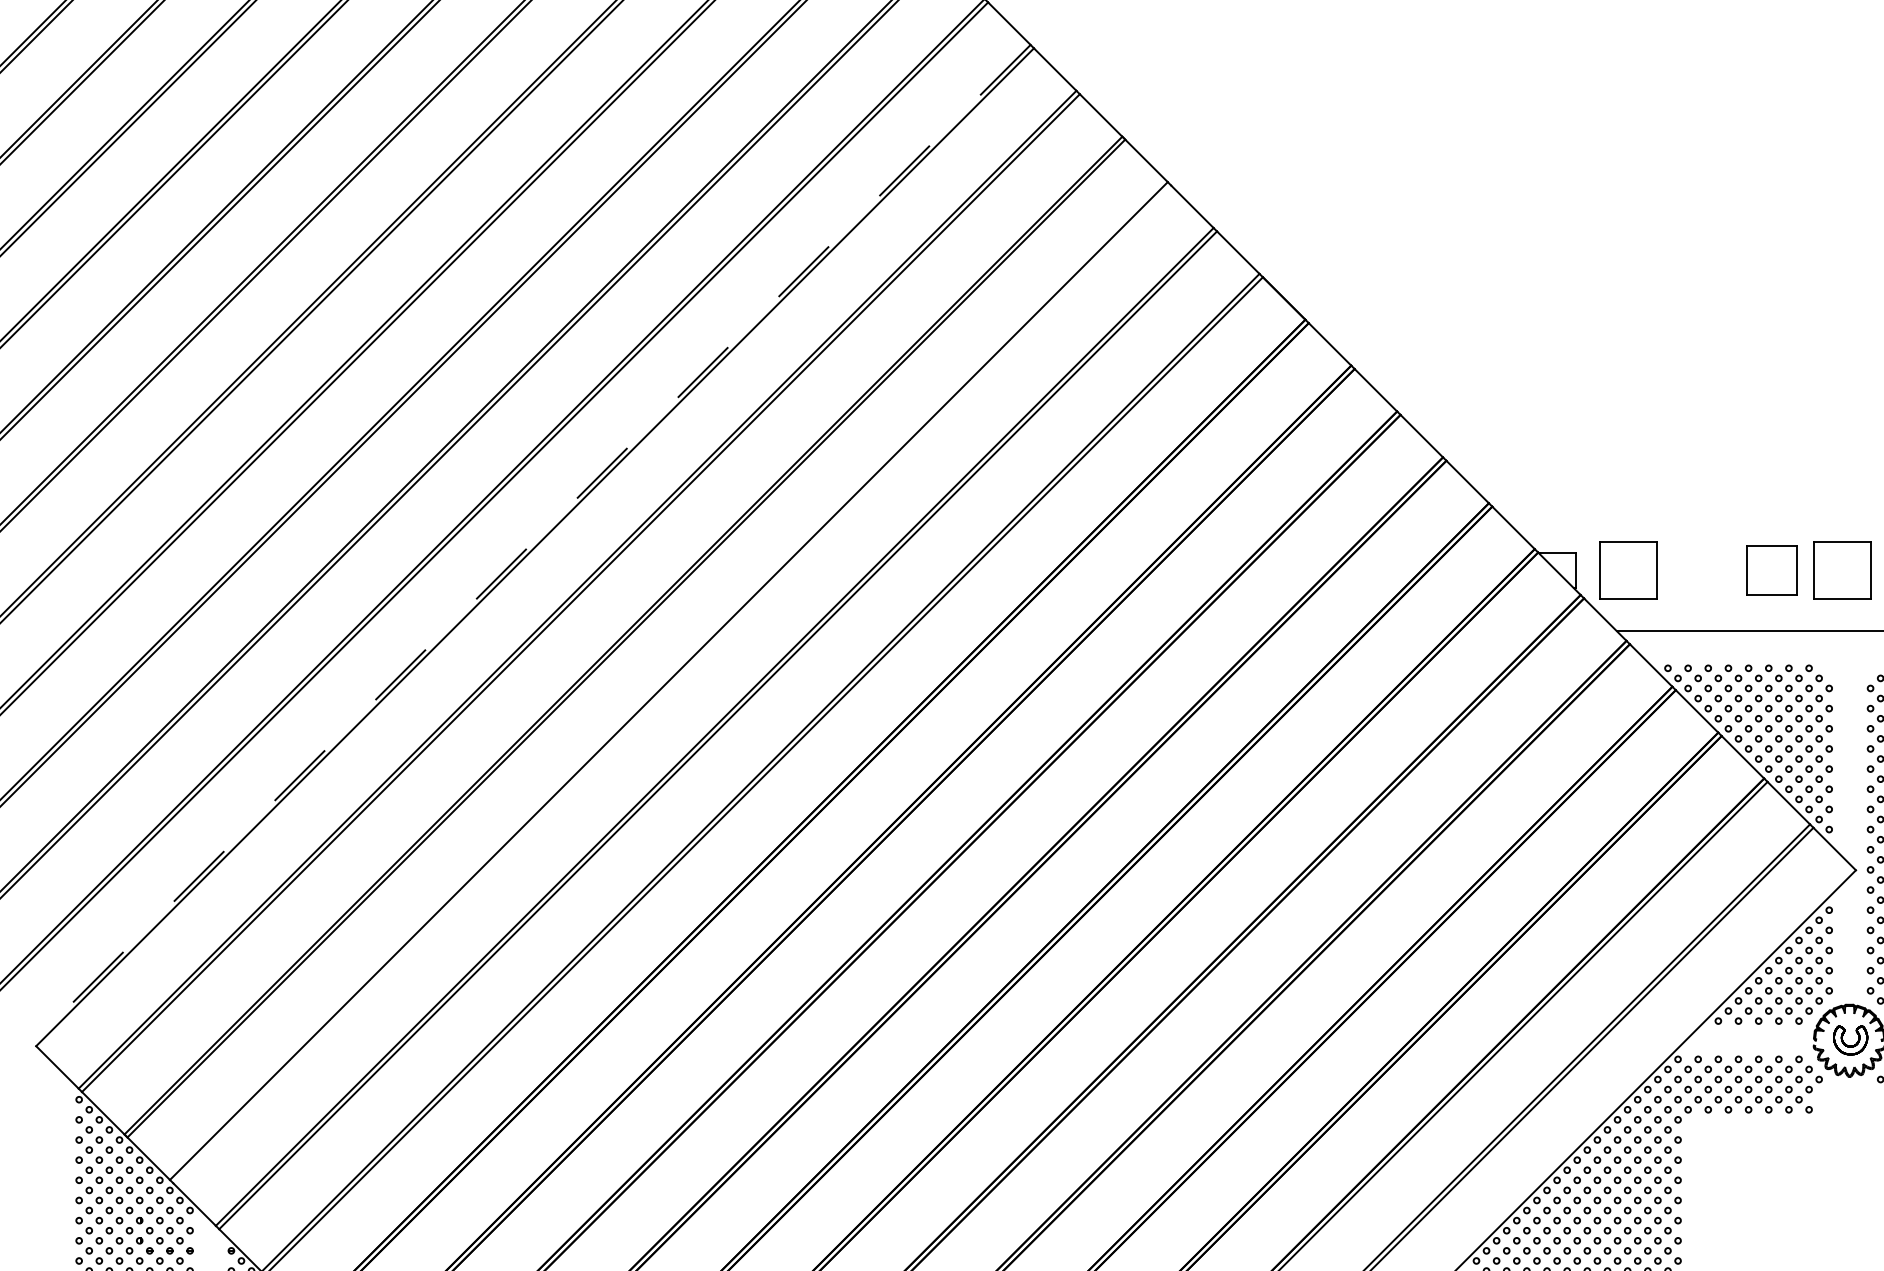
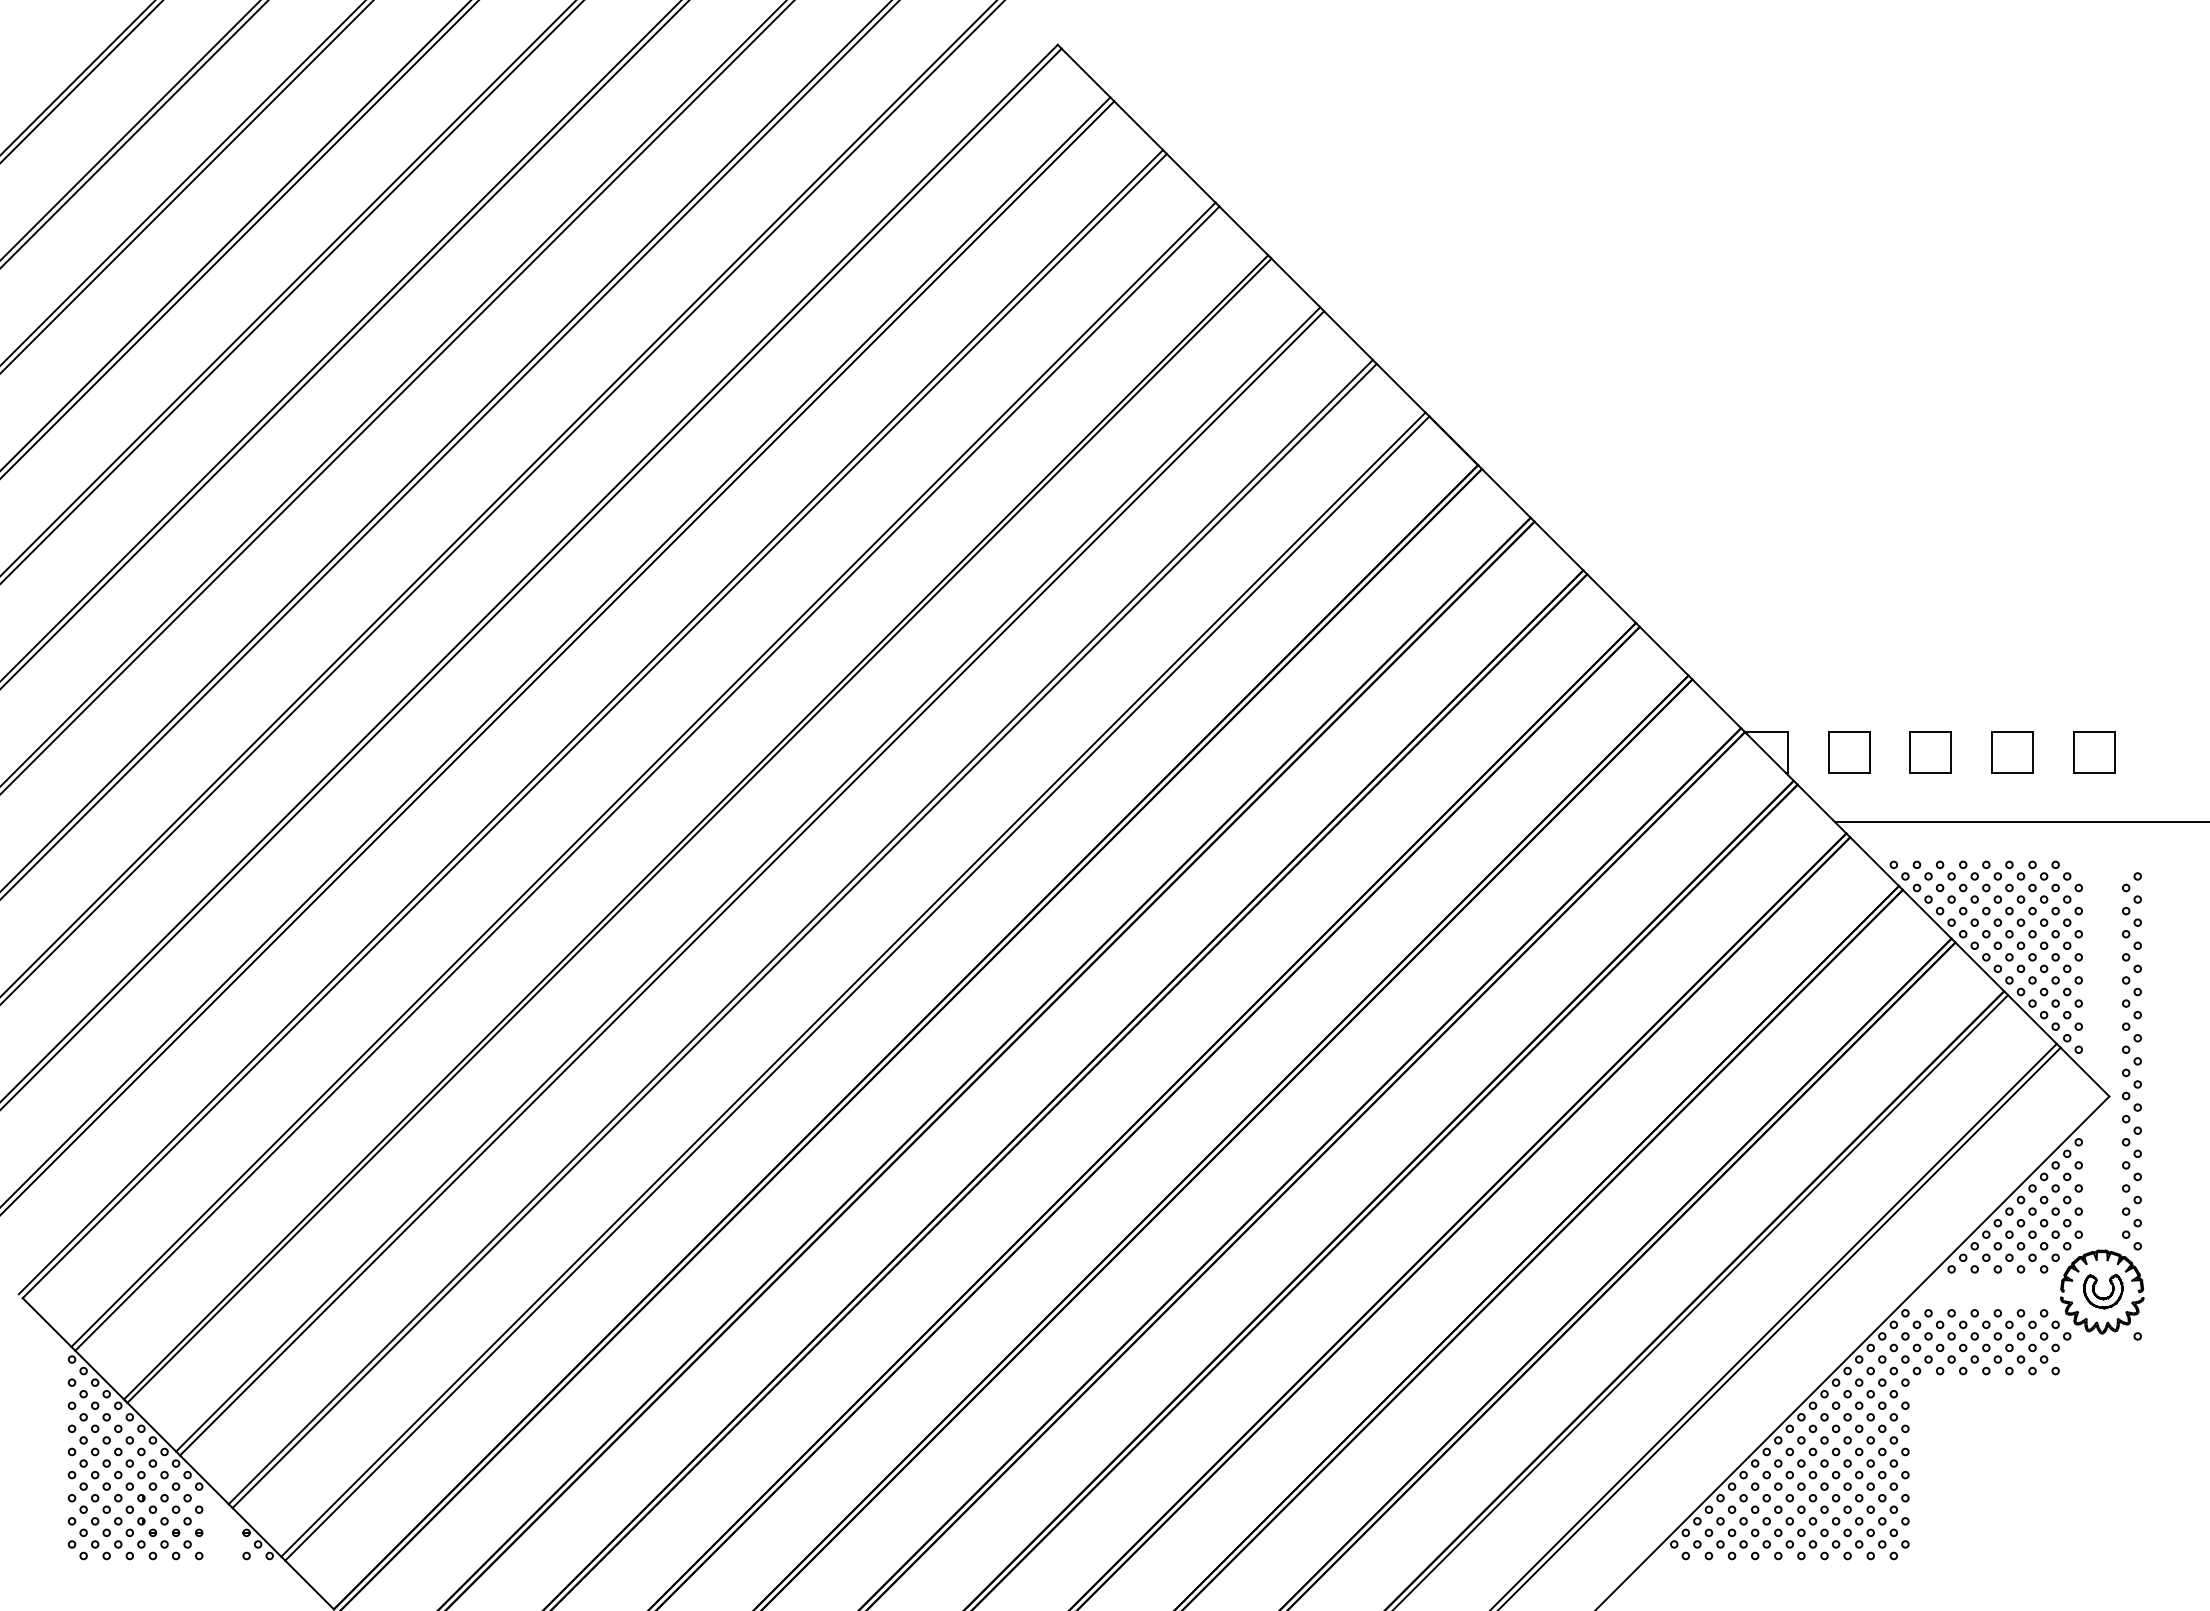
line: (531, 544) -> (590, 722), dashed -> solid
part: (1629, 570) -> (1849, 752), size x0.62
part: (1699, 570) -> (1930, 752), added
part: (1771, 570) -> (2012, 752), size x0.71
part: (1842, 570) -> (2094, 752), size x0.62
line: (672, 684) -> (752, 883), added

